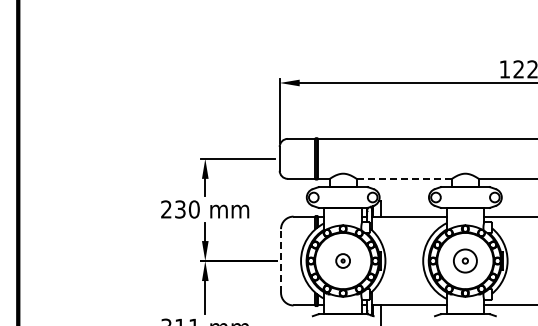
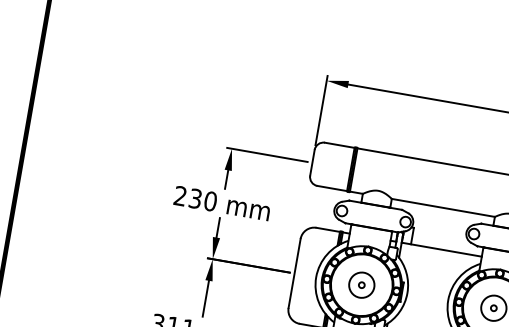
line: (404, 178) -> (443, 207), dashed -> solid
part: (342, 260) -> (361, 284), size x1.67
line: (281, 261) -> (295, 274), dashed -> solid

